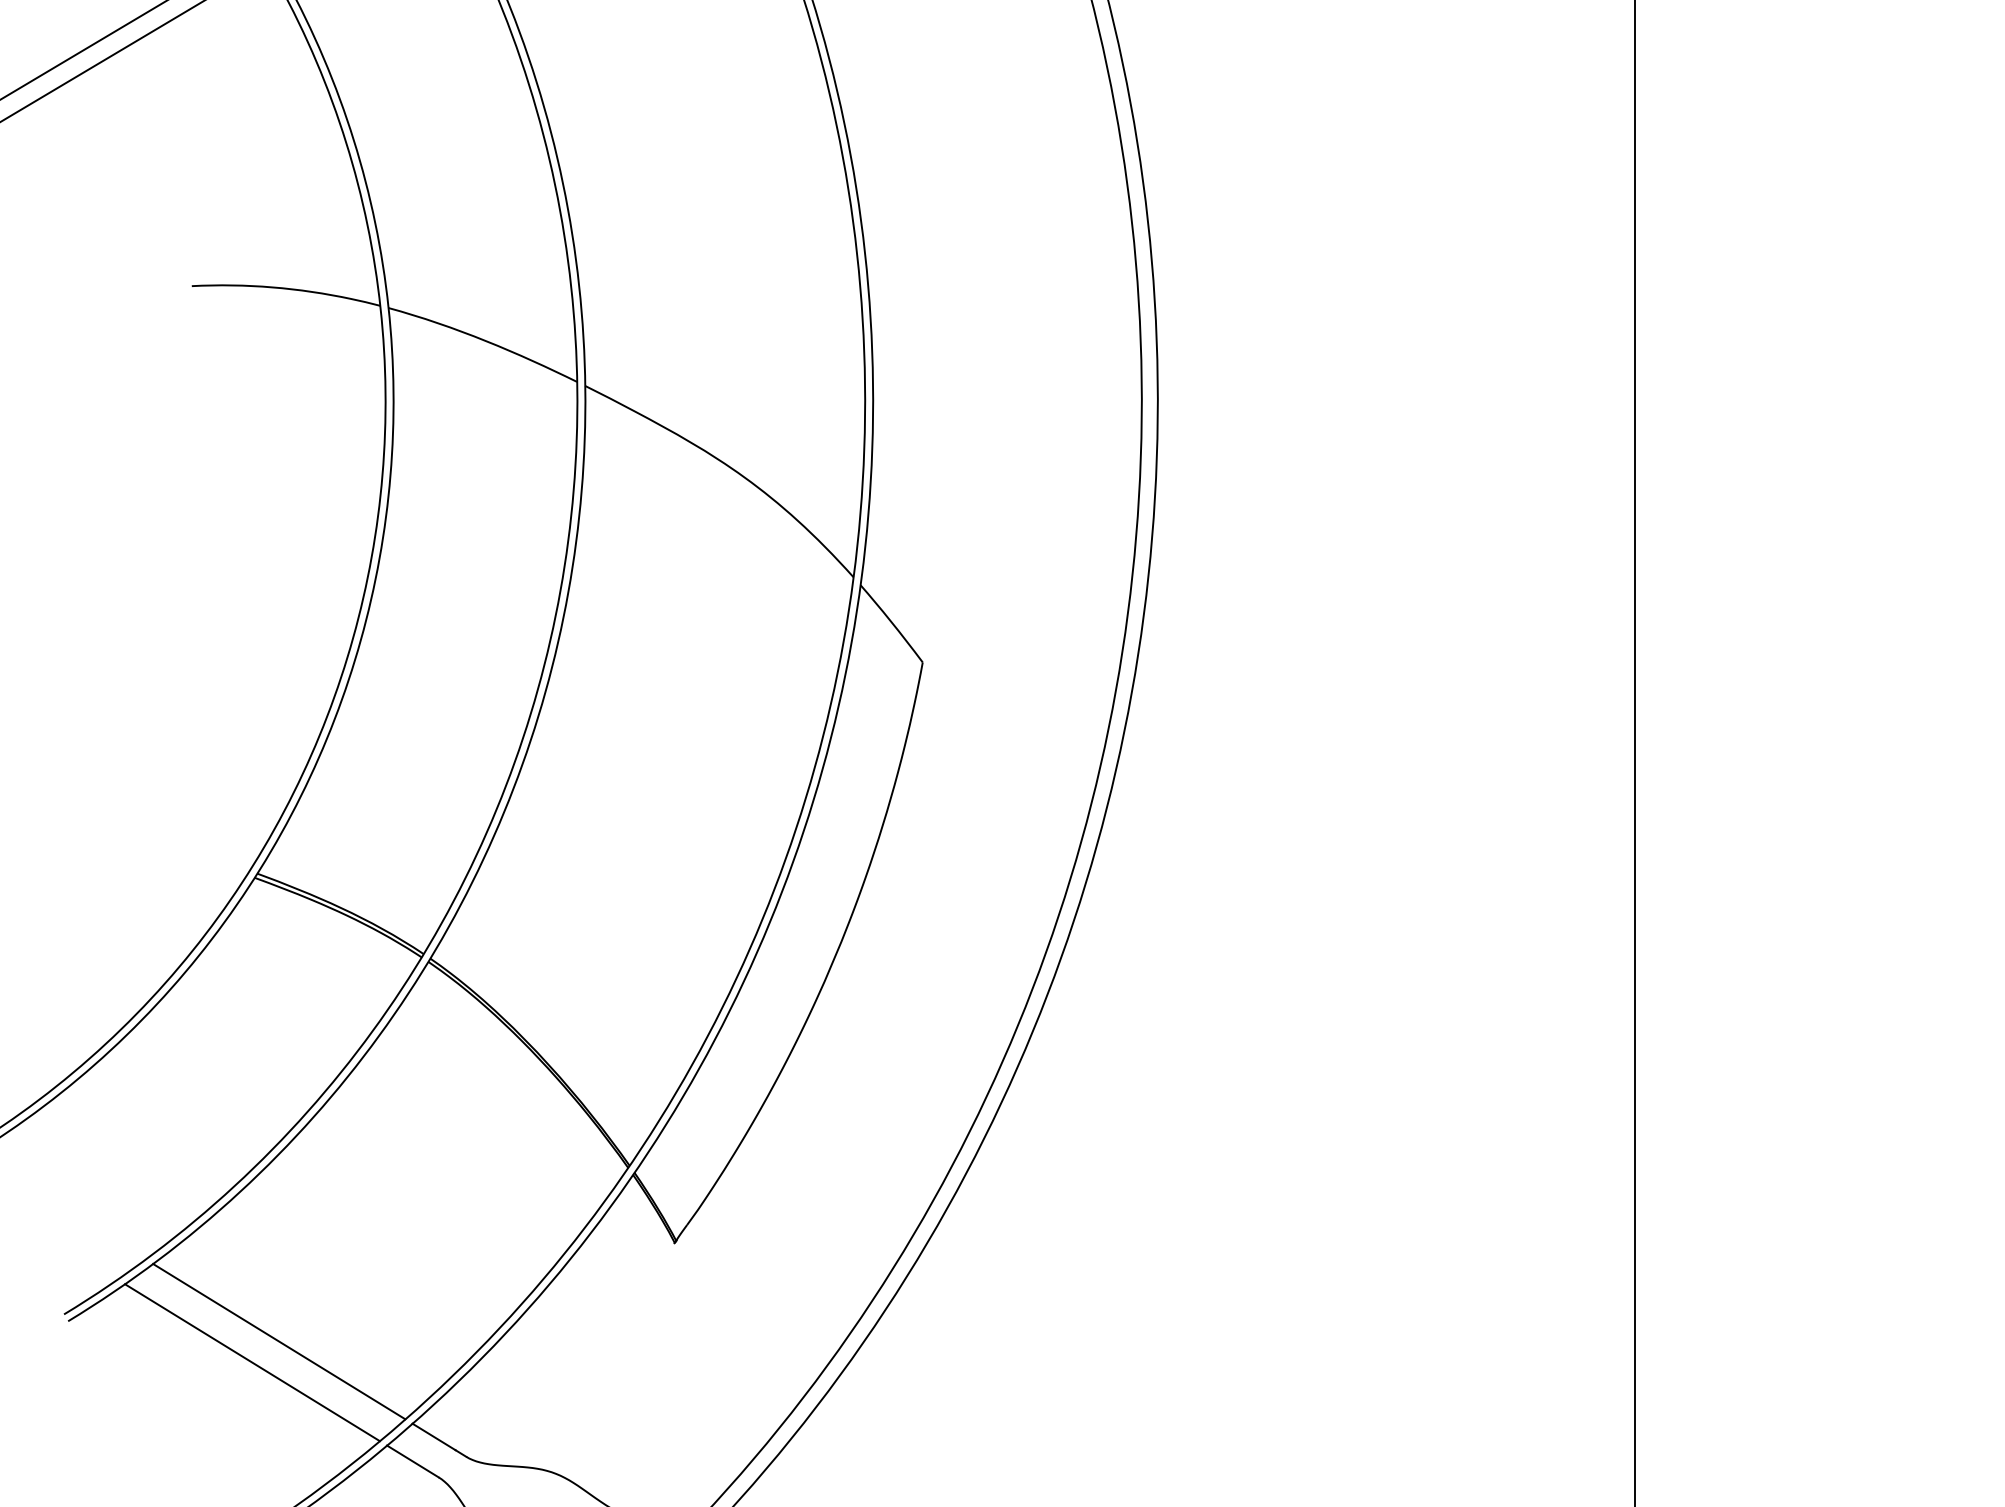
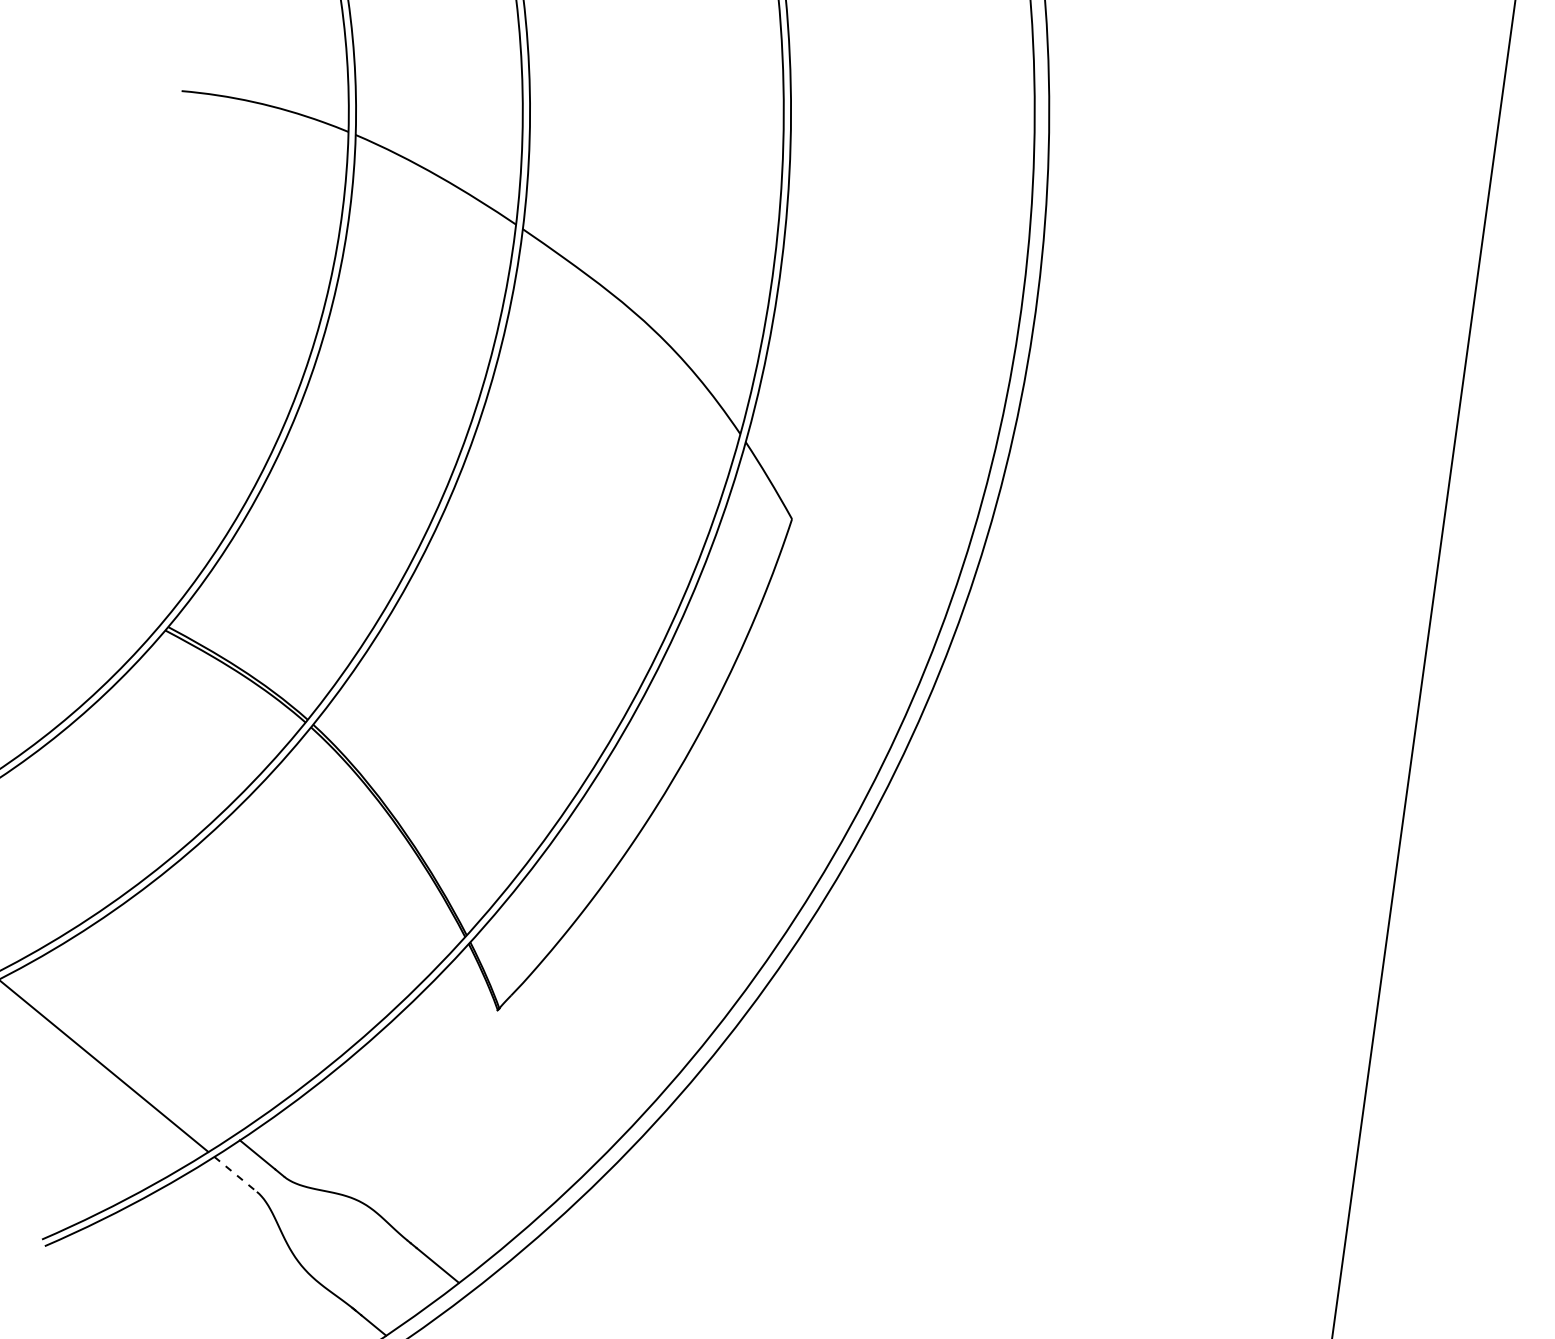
line: (279, 1341) -> (130, 1050), removed
line: (413, 1461) -> (236, 1174), solid -> dashed

